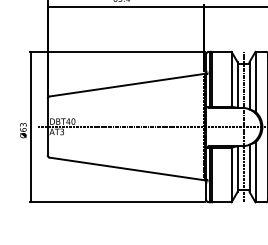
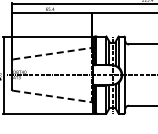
line: (128, 84) -> (53, 53), solid -> dashed
line: (128, 168) -> (53, 96), solid -> dashed

